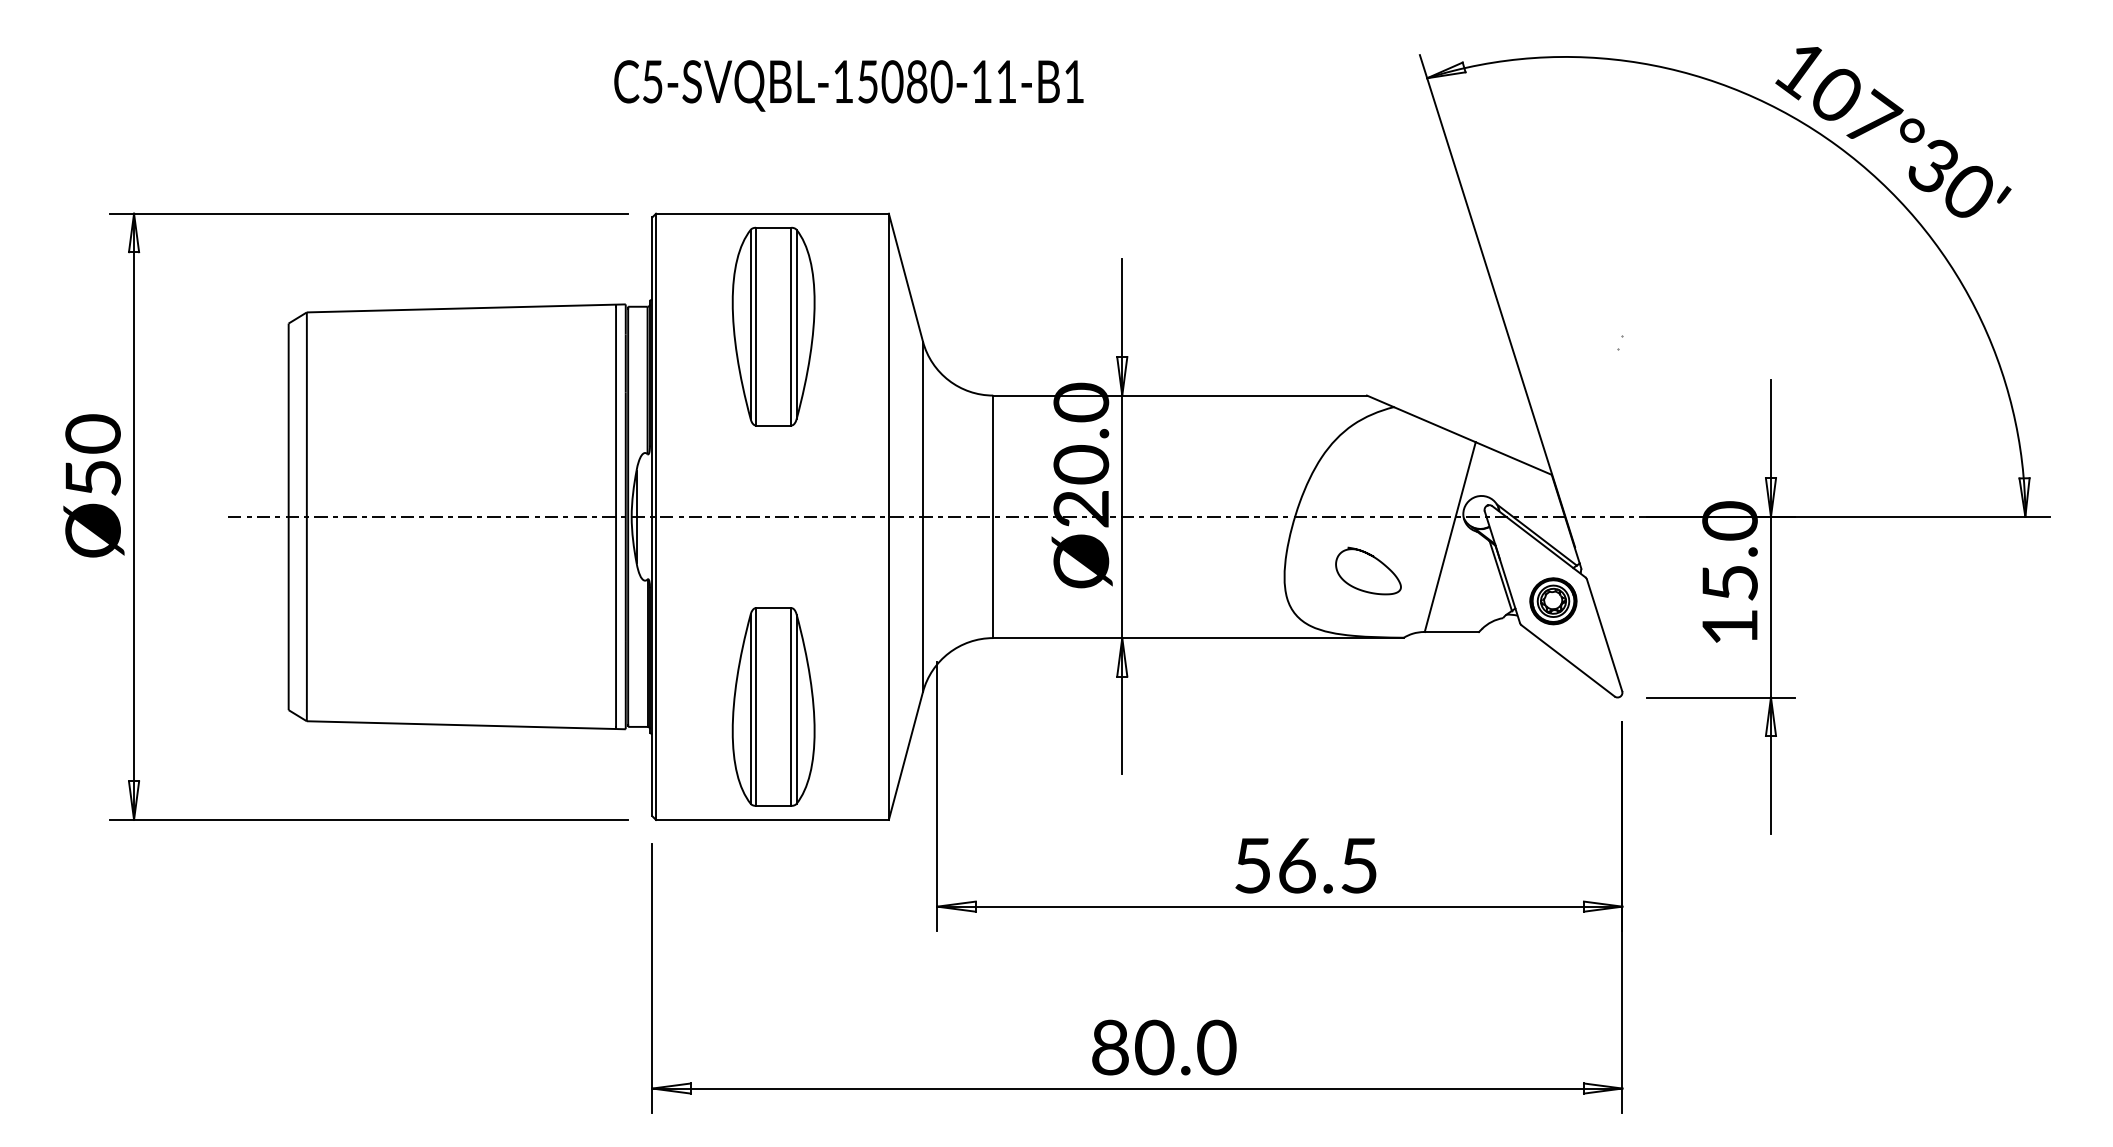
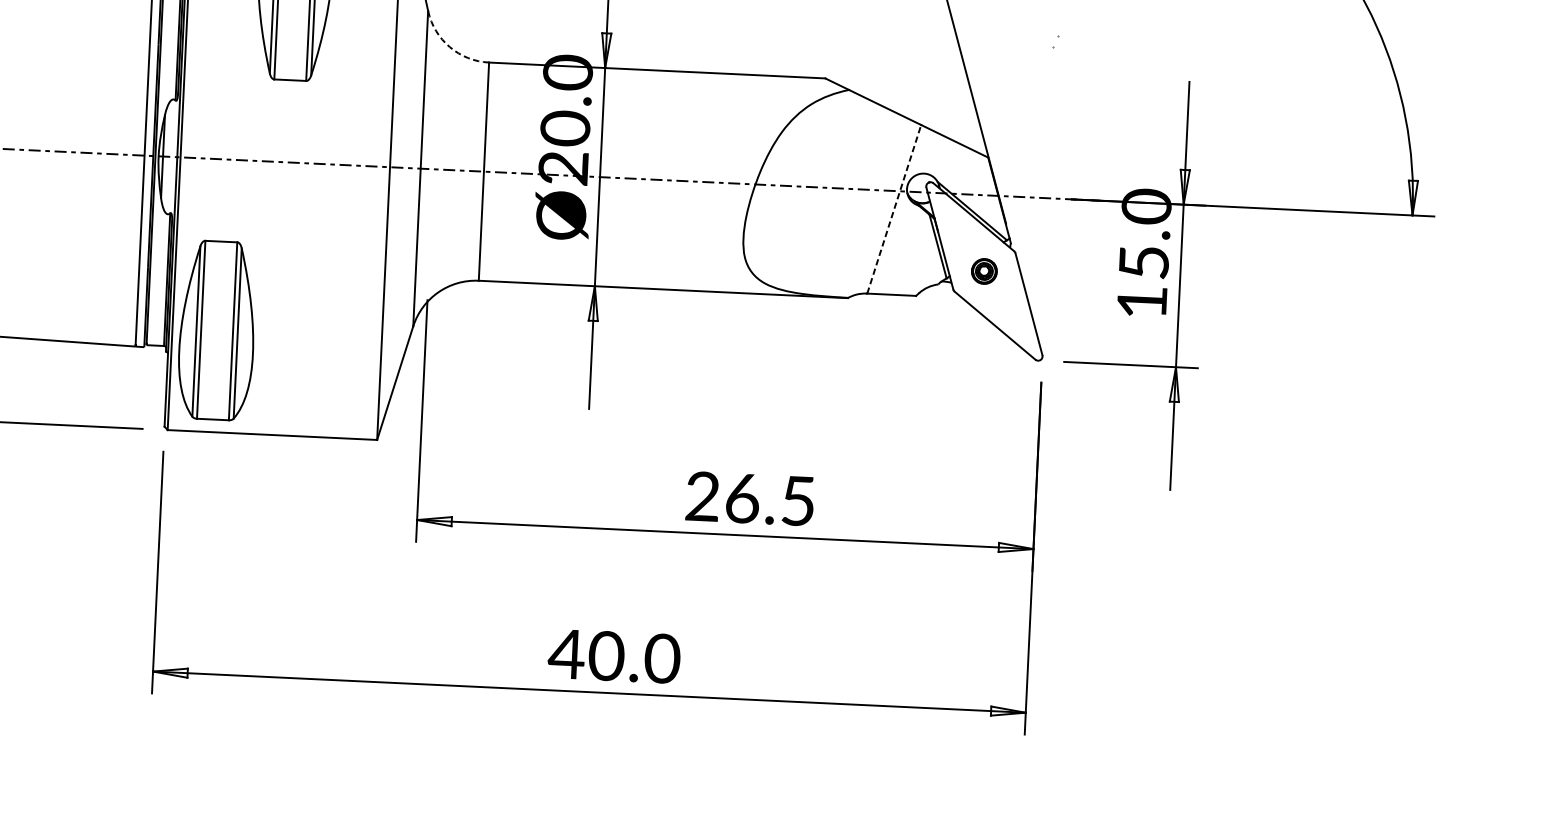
arc: (948, 380) -> (449, 47), solid -> dashed
line: (1450, 536) -> (894, 208), solid -> dashed
curve: (1375, 559) -> (826, 226), removed
part: (1553, 601) -> (984, 271), size x0.6
part: (773, 706) -> (217, 330), moved
text: (1252, 865) -> (702, 496), 56.5 -> 26.5
text: (1109, 1047) -> (566, 654), 80.0 -> 40.0

